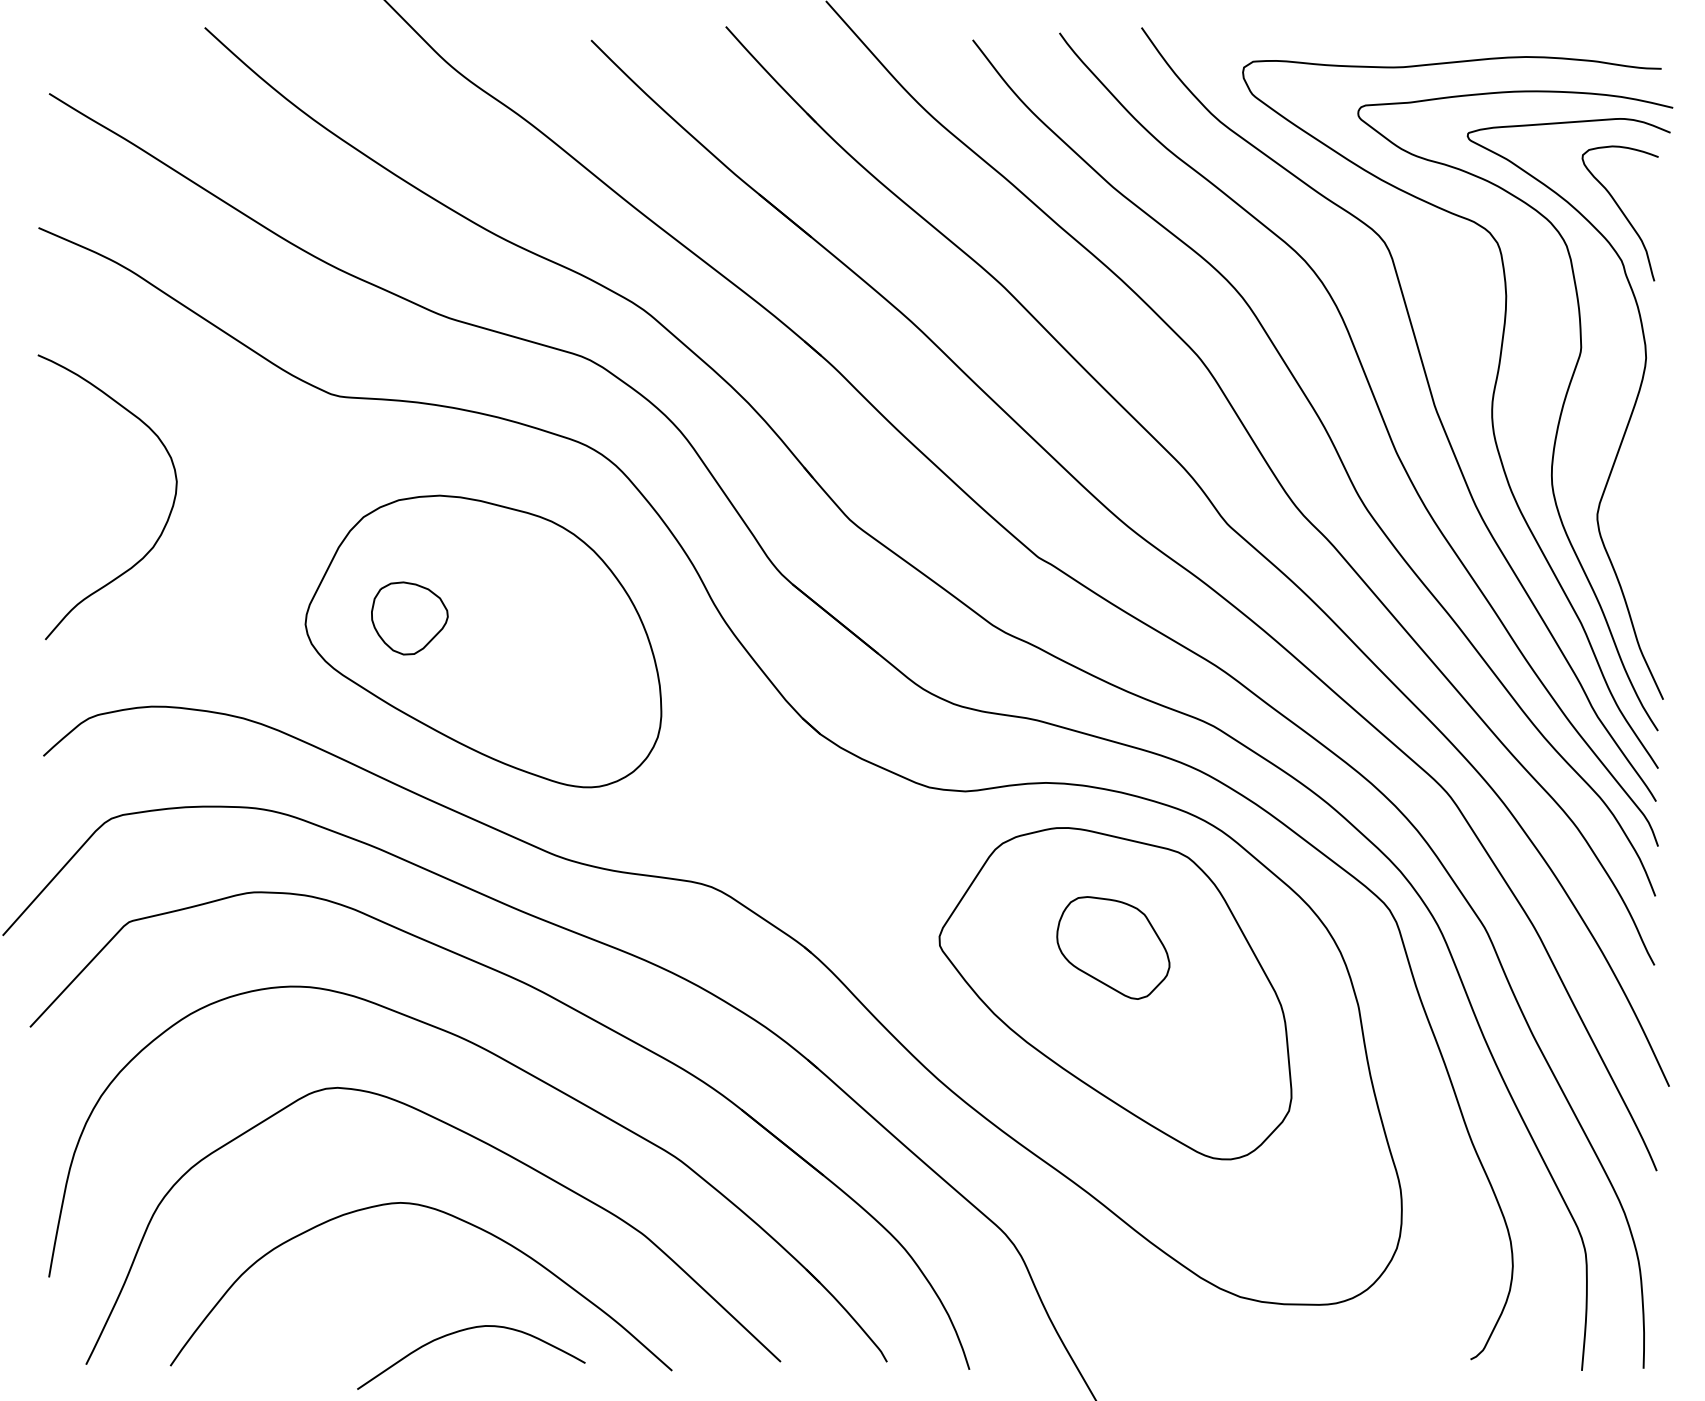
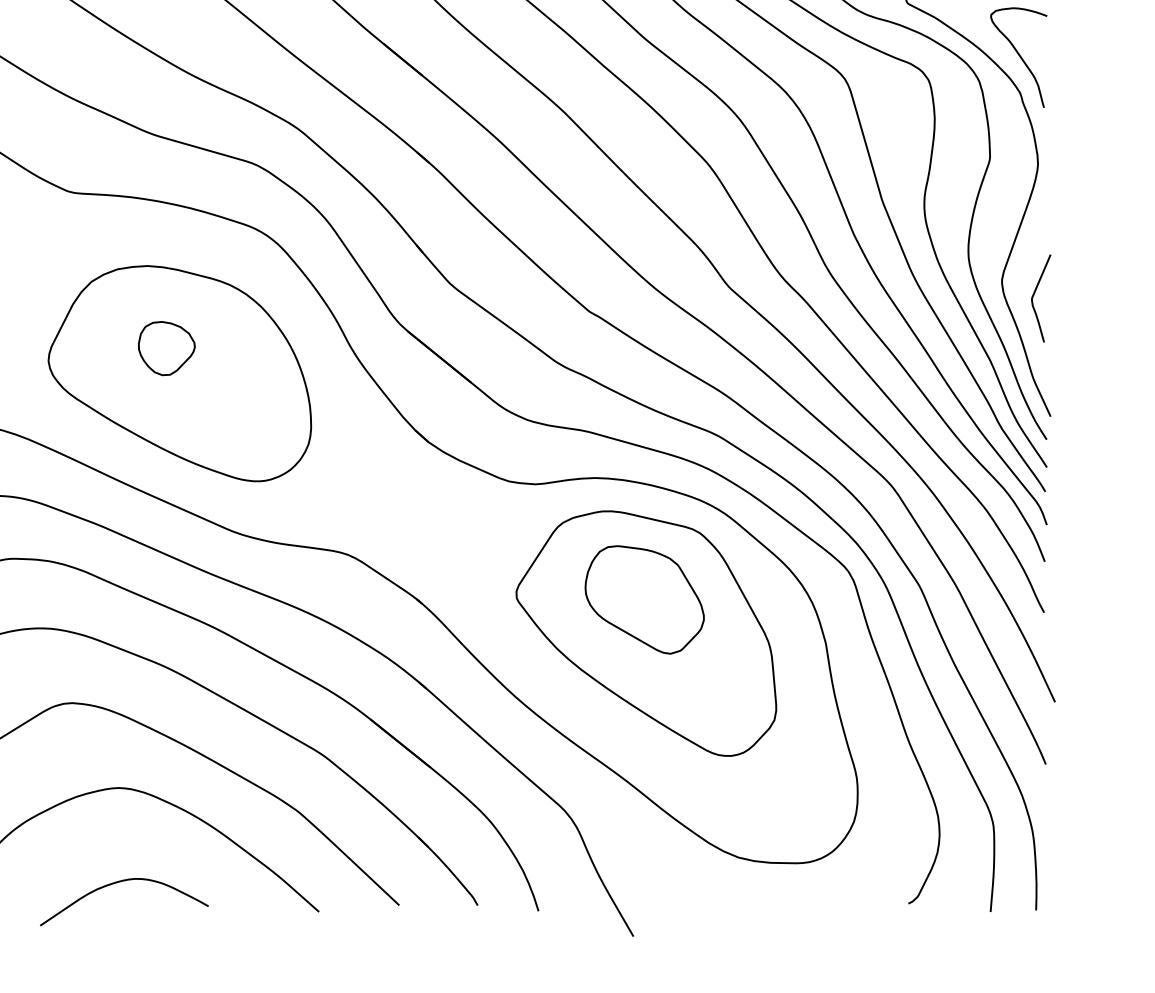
curve: (1641, 534) -> (1034, 294), added
part: (409, 618) -> (166, 348), moved
part: (1113, 947) -> (644, 599), size x1.43
curve: (466, 1330) -> (120, 882), moved

